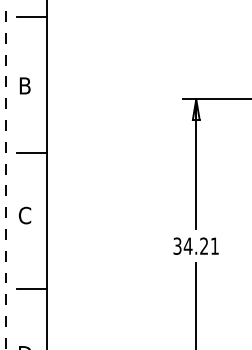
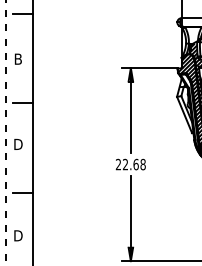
text: (25, 215) -> (18, 144), C -> D
text: (195, 246) -> (130, 164), 34.21 -> 22.68

